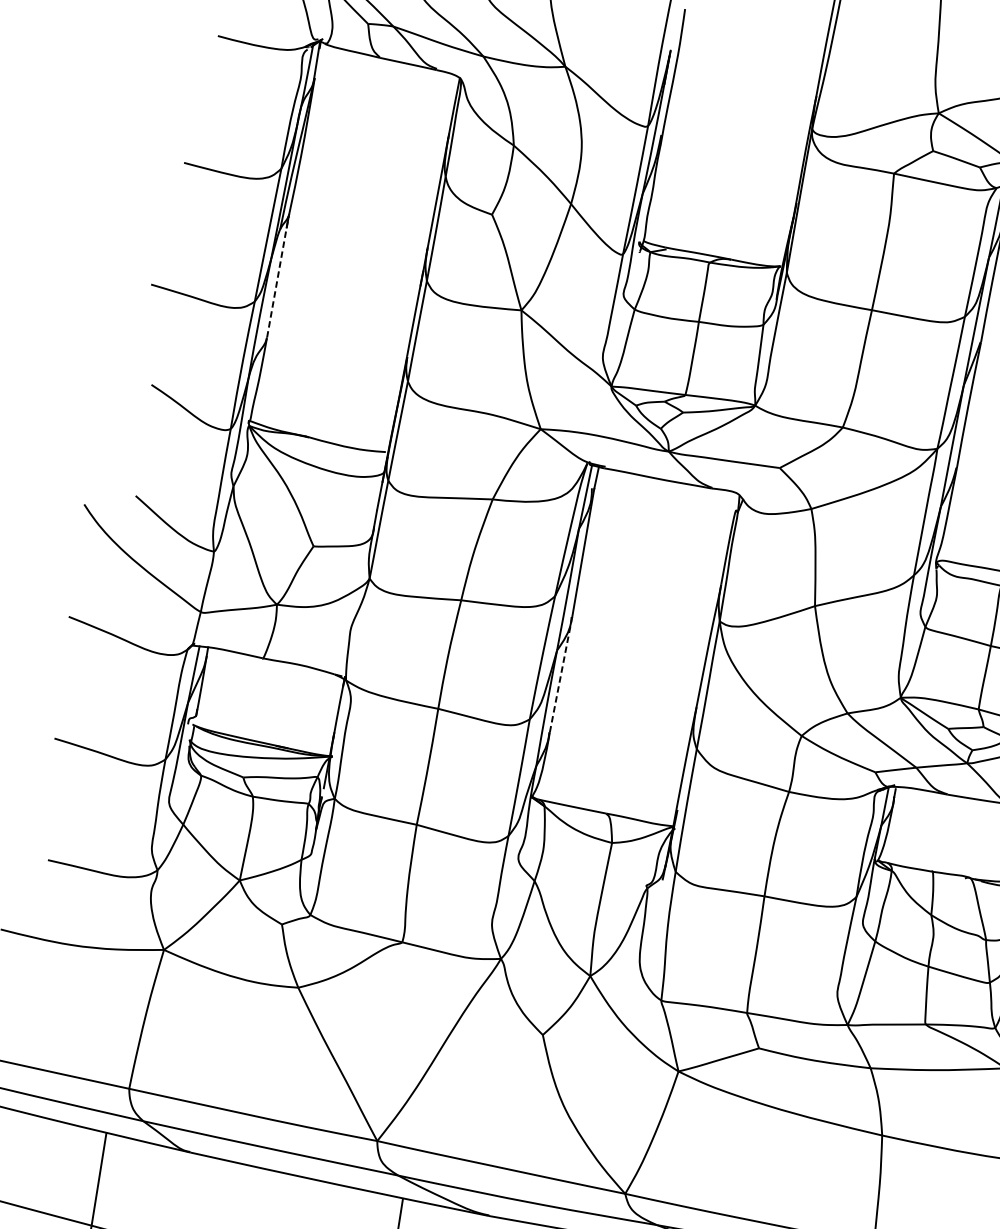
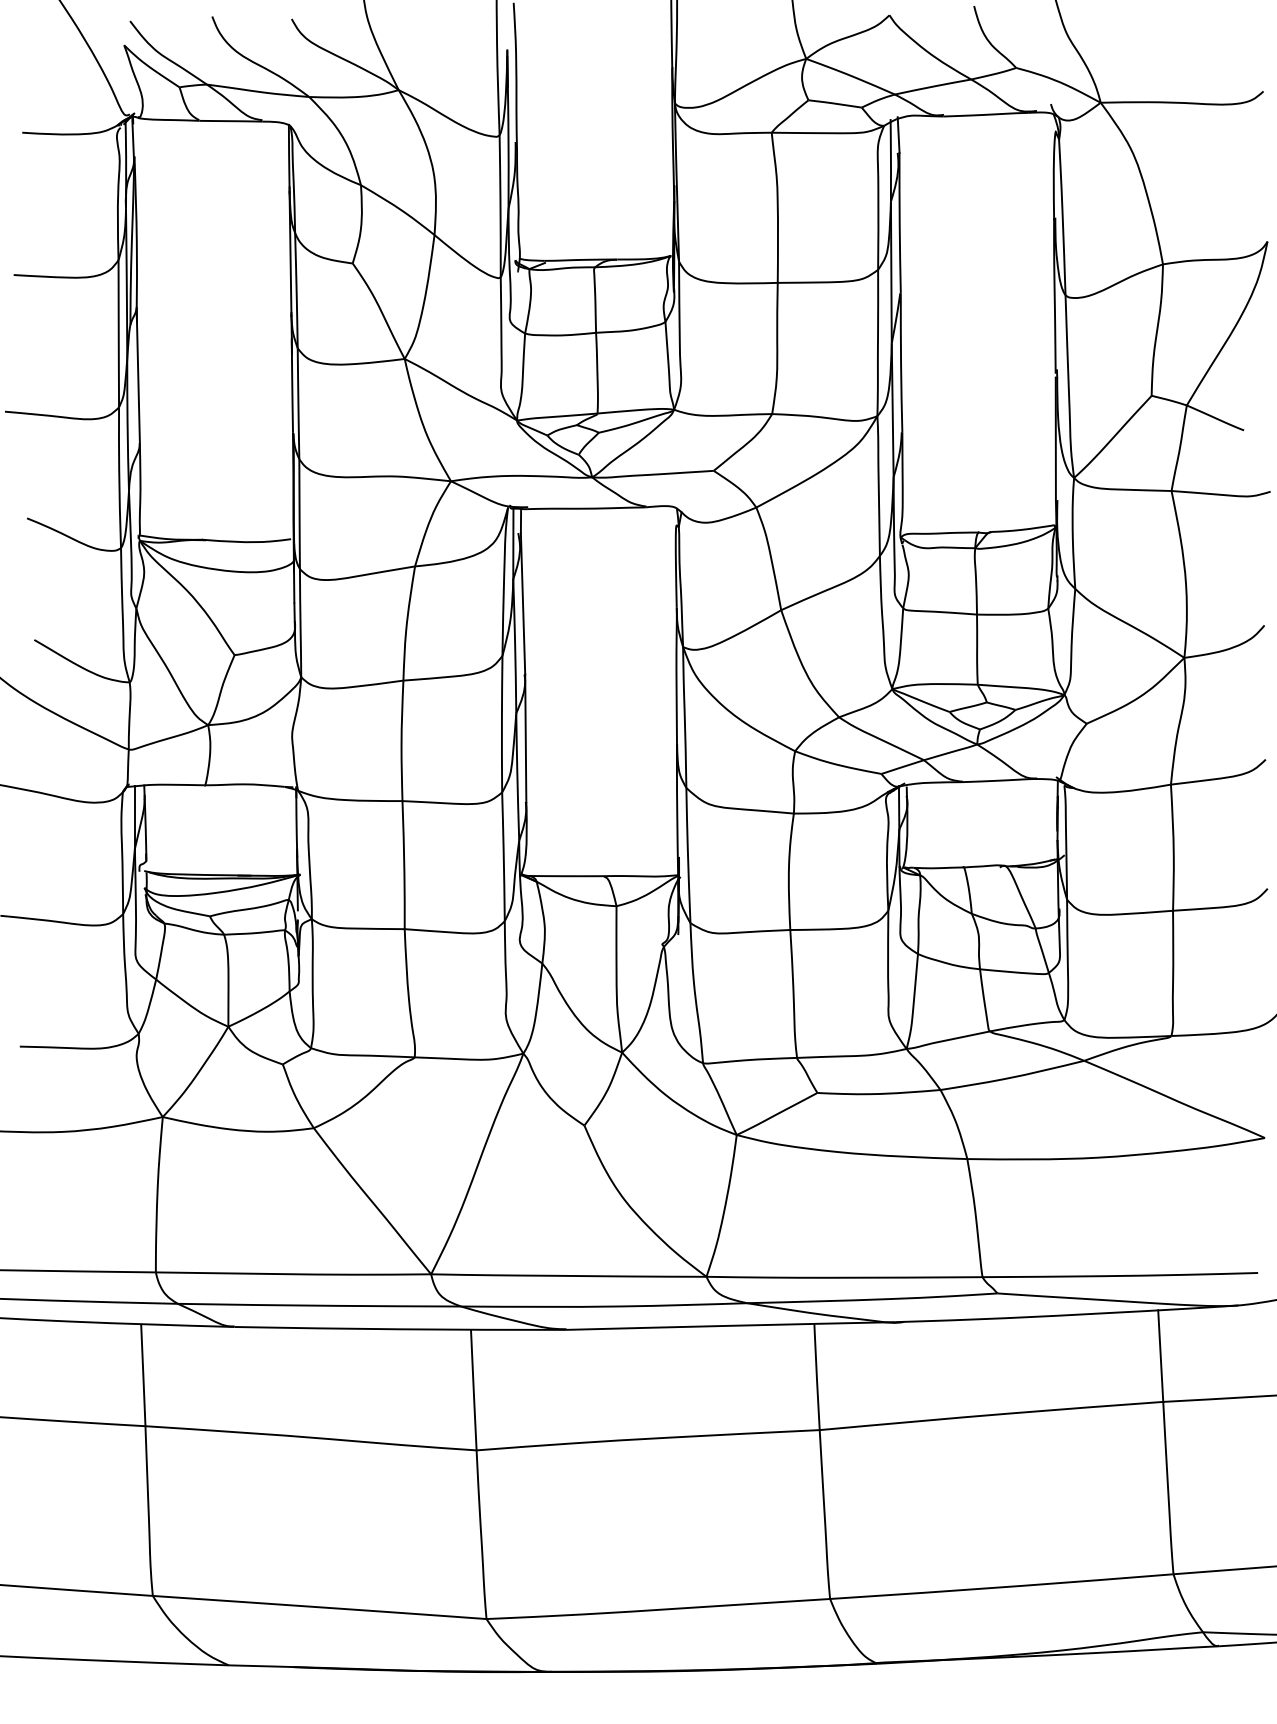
line: (278, 277) -> (138, 376), dashed -> solid
line: (560, 674) -> (525, 738), dashed -> solid

